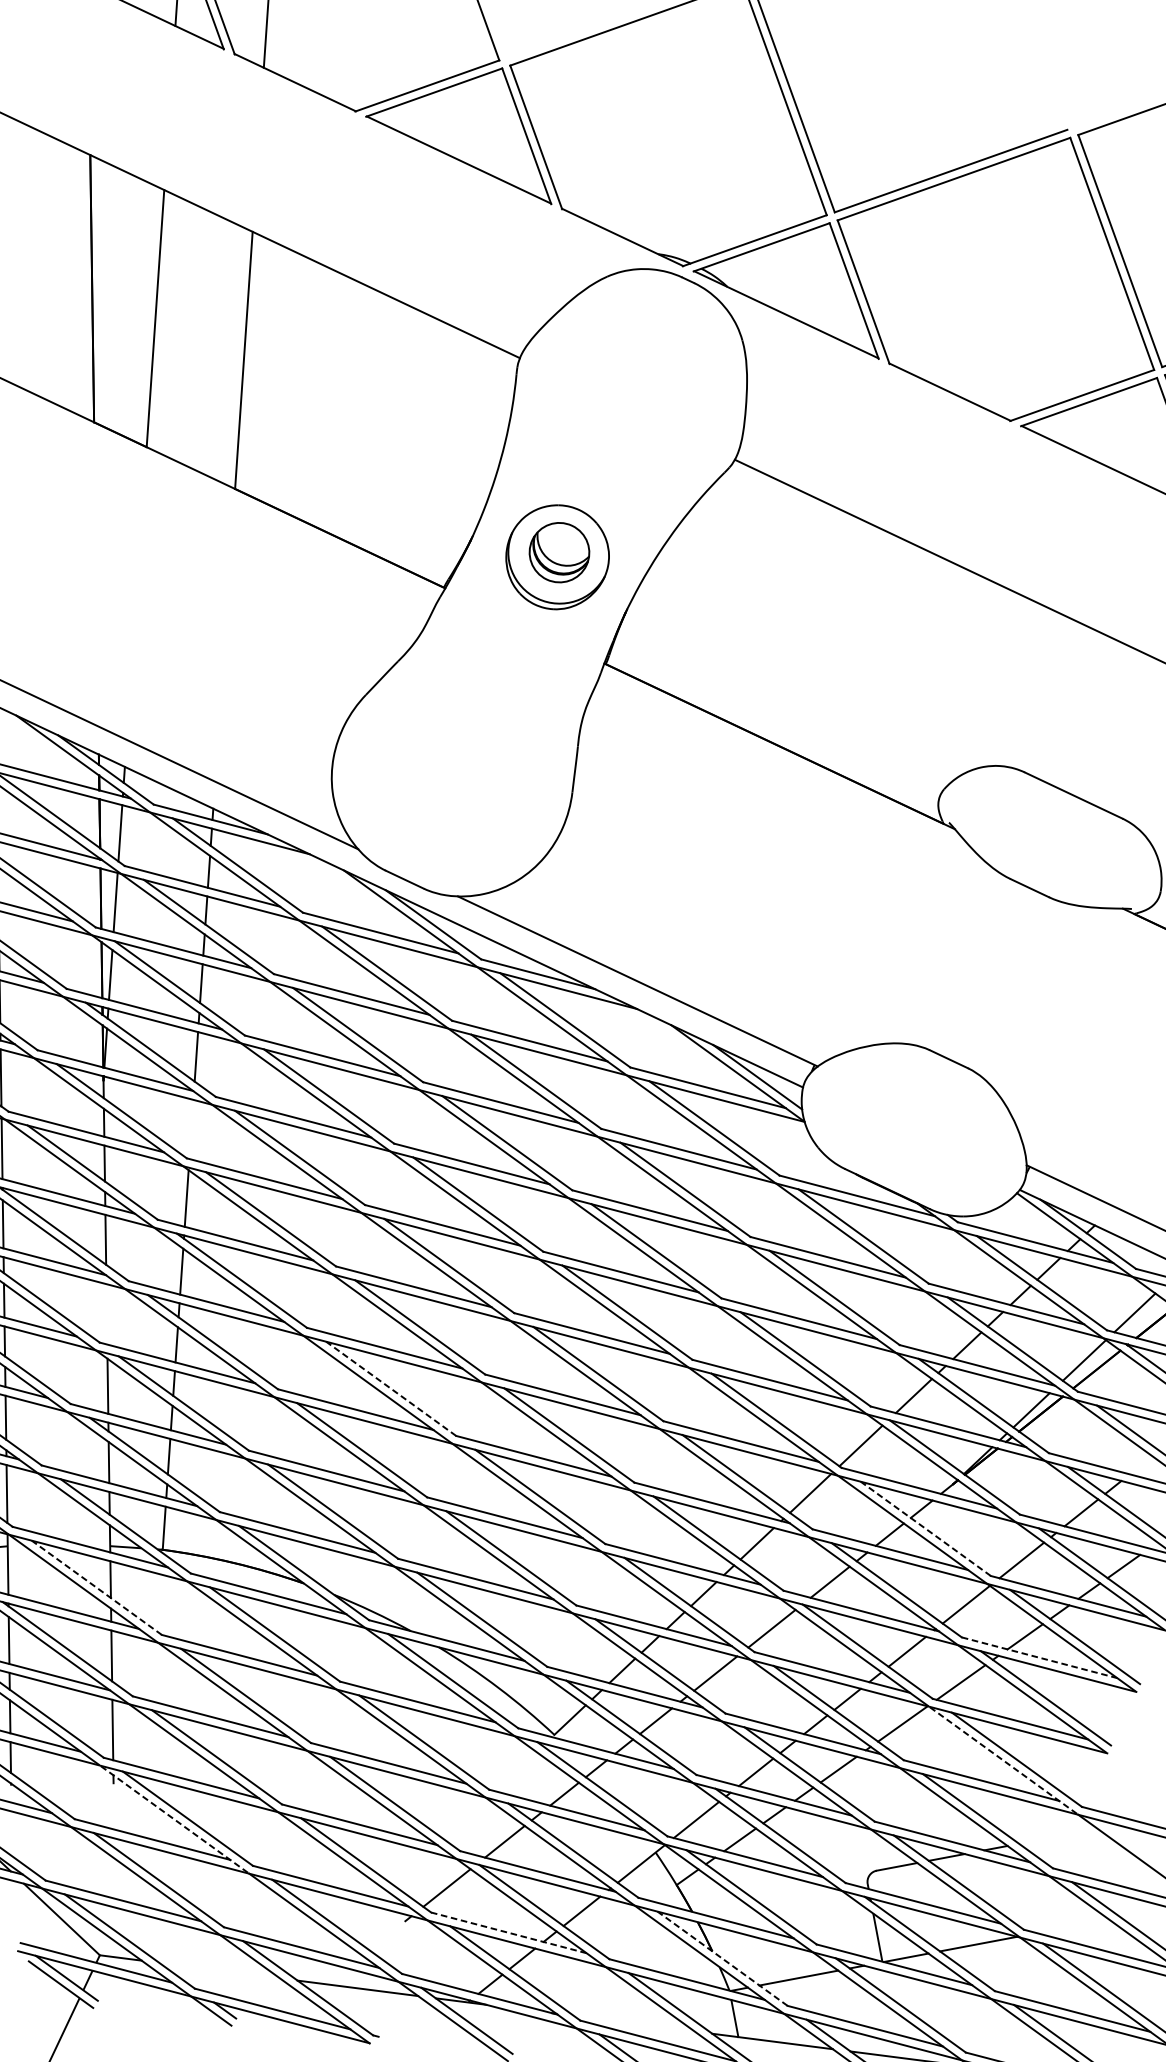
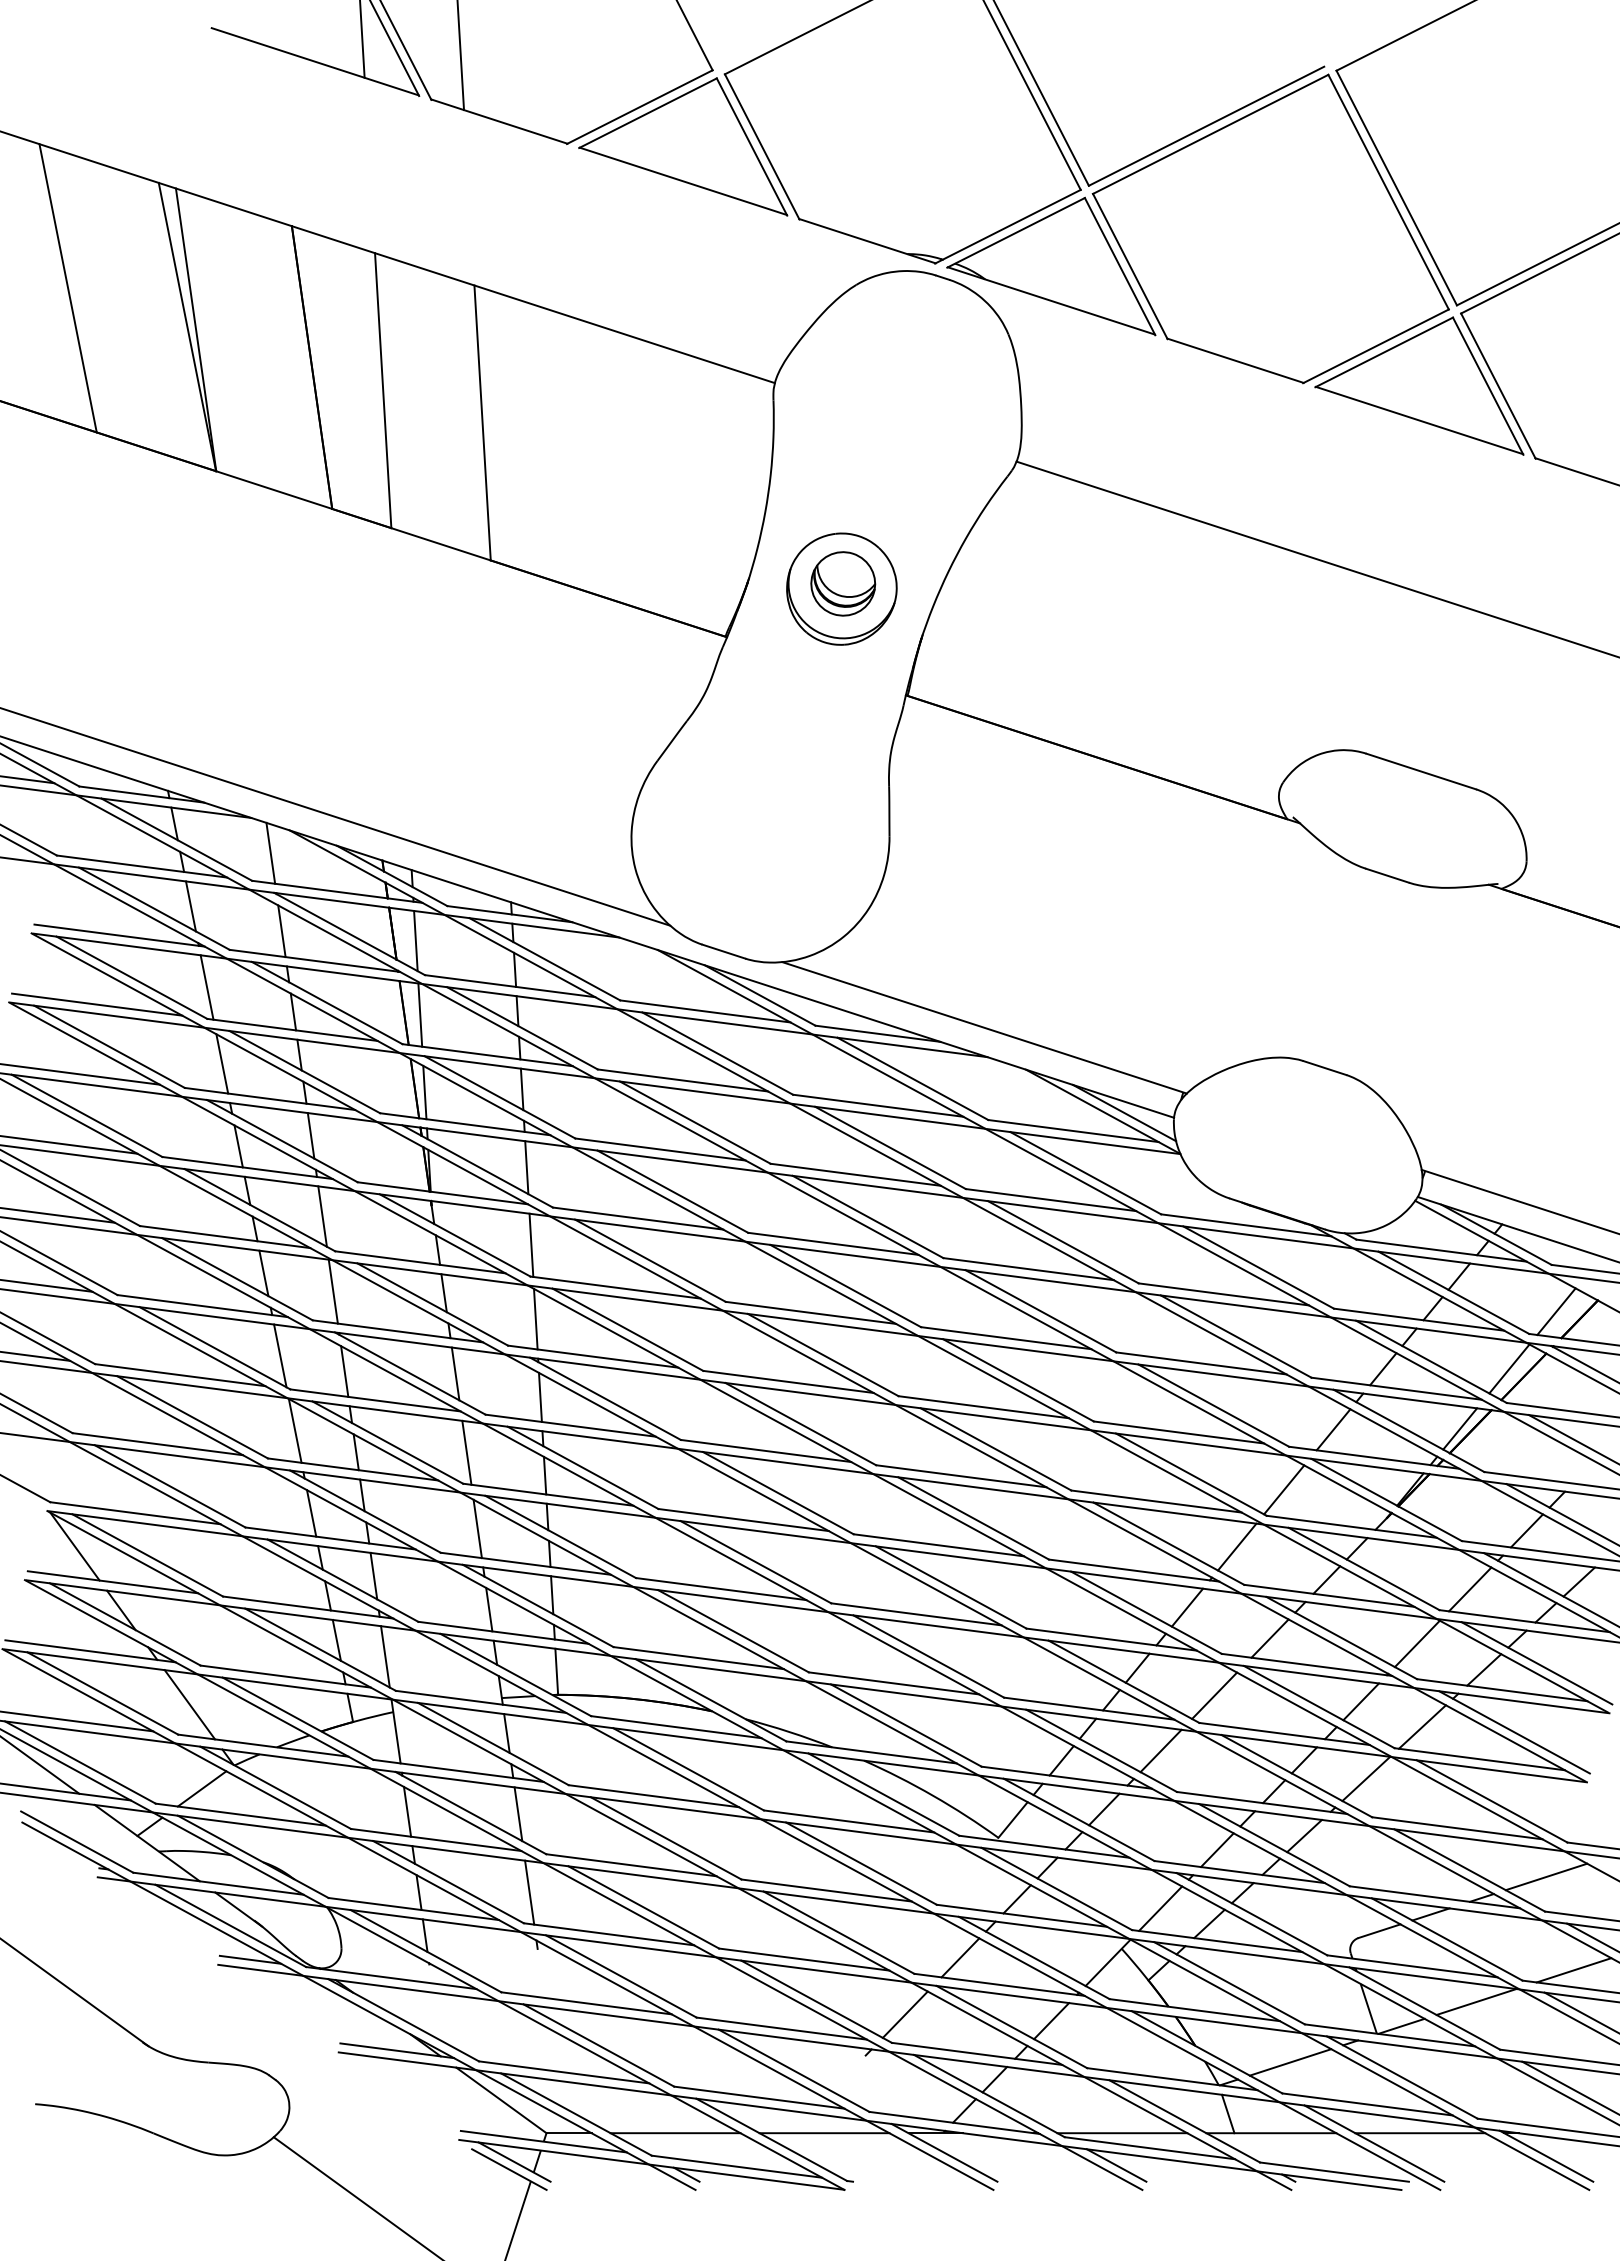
line: (191, 1128) -> (531, 1244), added
line: (106, 1314) -> (466, 1452), added
line: (391, 1389) -> (778, 1493), dashed -> solid
line: (926, 1528) -> (1364, 1568), dashed -> solid
line: (96, 1588) -> (493, 1744), dashed -> solid
line: (1039, 1658) -> (1502, 1690), dashed -> solid
line: (1003, 1759) -> (1477, 1803), dashed -> solid
line: (173, 1818) -> (606, 1978), dashed -> solid
line: (1058, 1835) -> (1546, 1876), added
line: (1072, 1926) -> (1573, 1970), added
line: (509, 1932) -> (977, 2053), dashed -> solid
line: (722, 1958) -> (1207, 2052), dashed -> solid
line: (219, 1970) -> (675, 2133), added
line: (634, 2024) -> (1122, 2133), added

